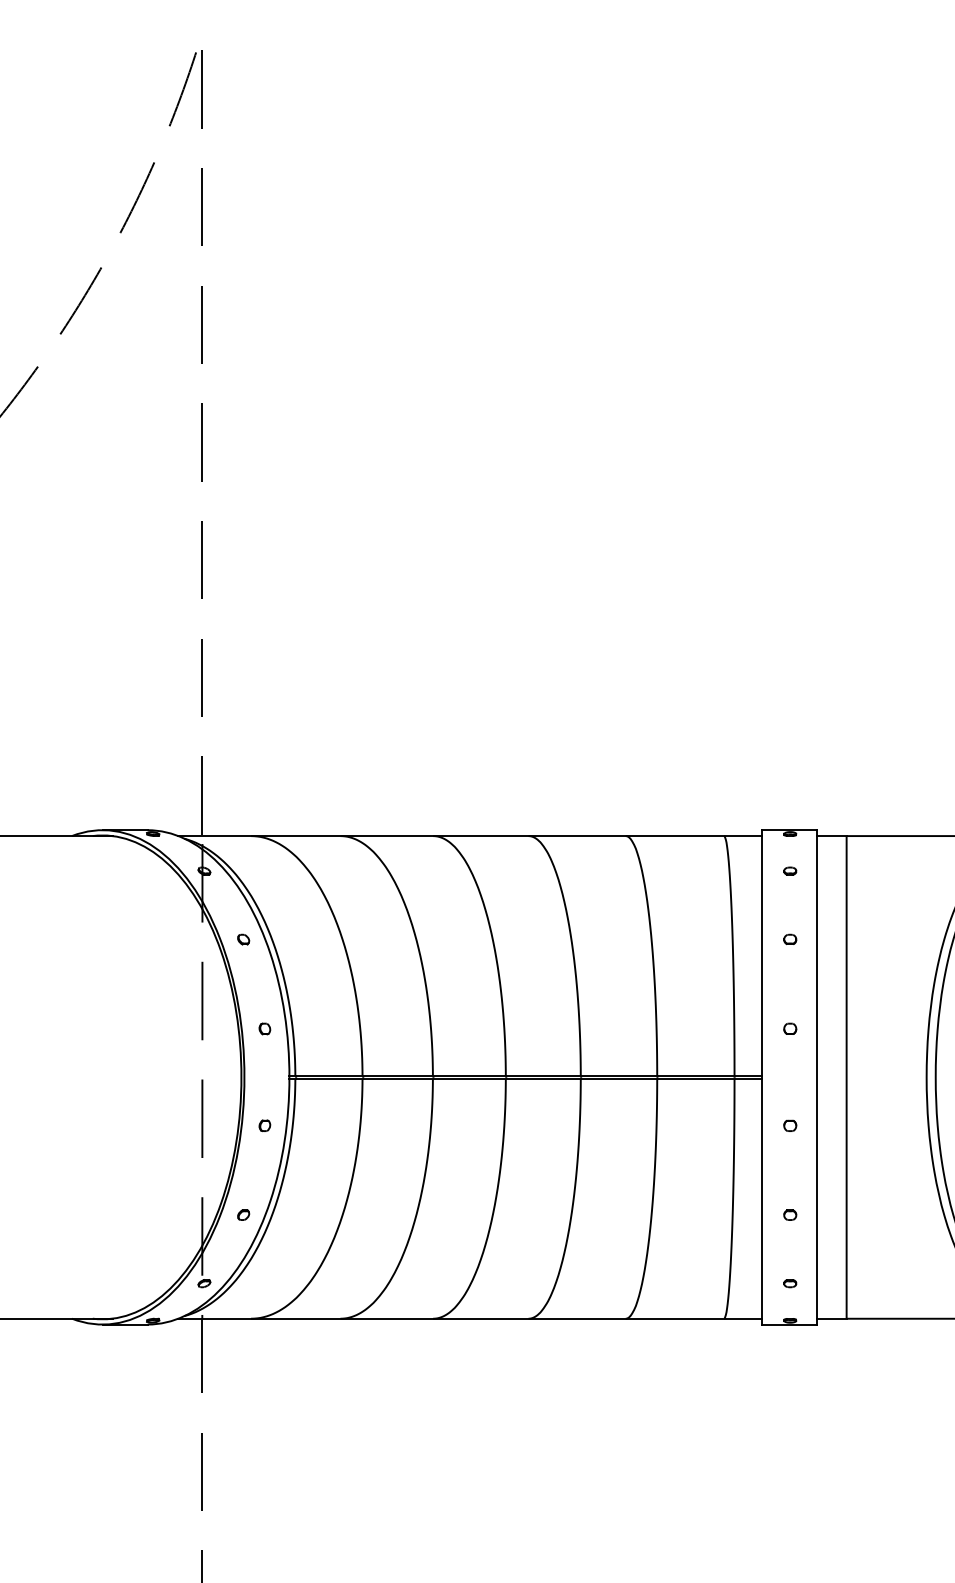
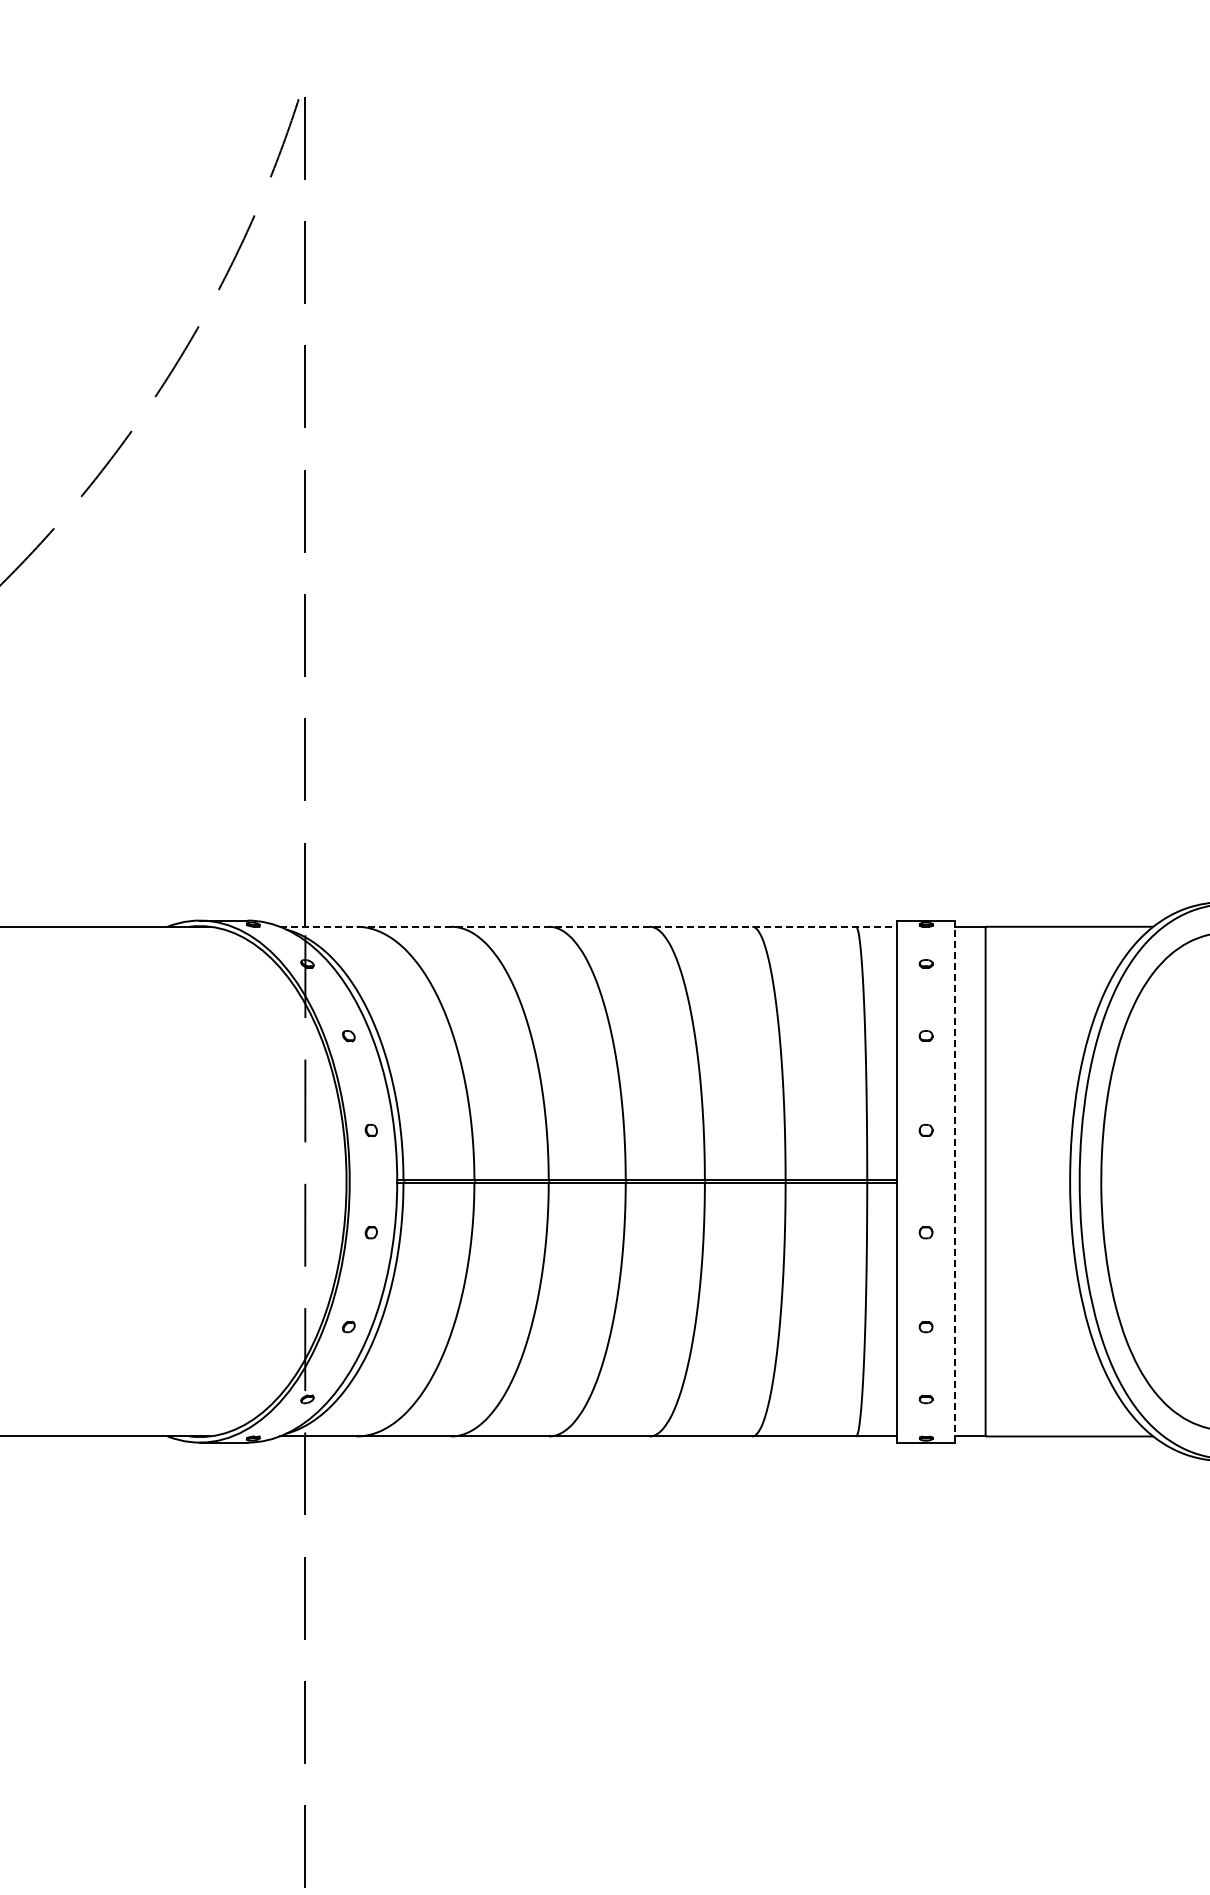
line: (470, 835) -> (588, 926), solid -> dashed
line: (817, 1077) -> (954, 1181), solid -> dashed

